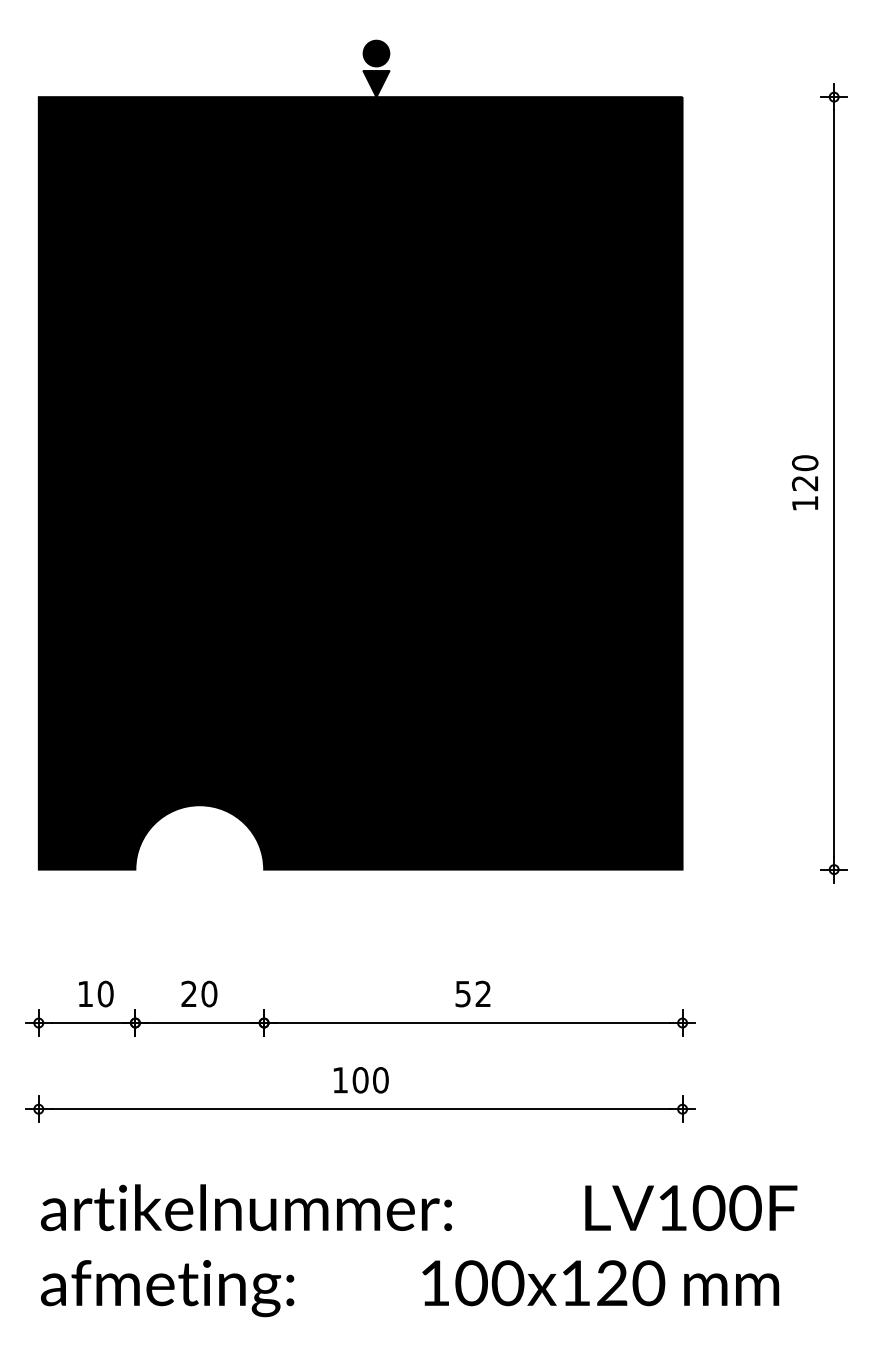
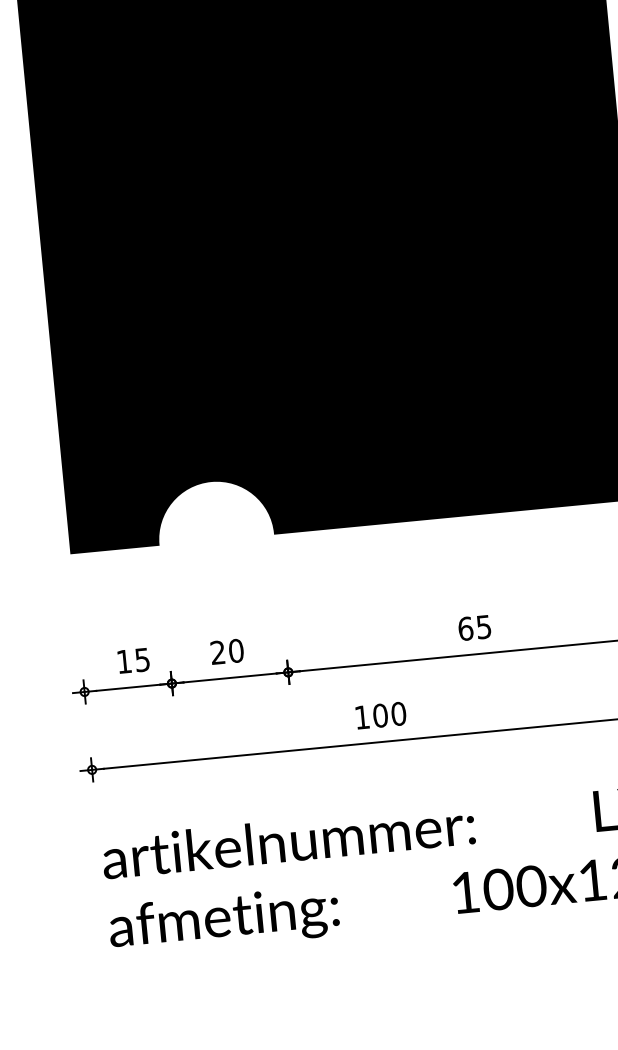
text: (105, 993) -> (142, 659), 10 -> 15
text: (472, 993) -> (474, 627), 52 -> 65

